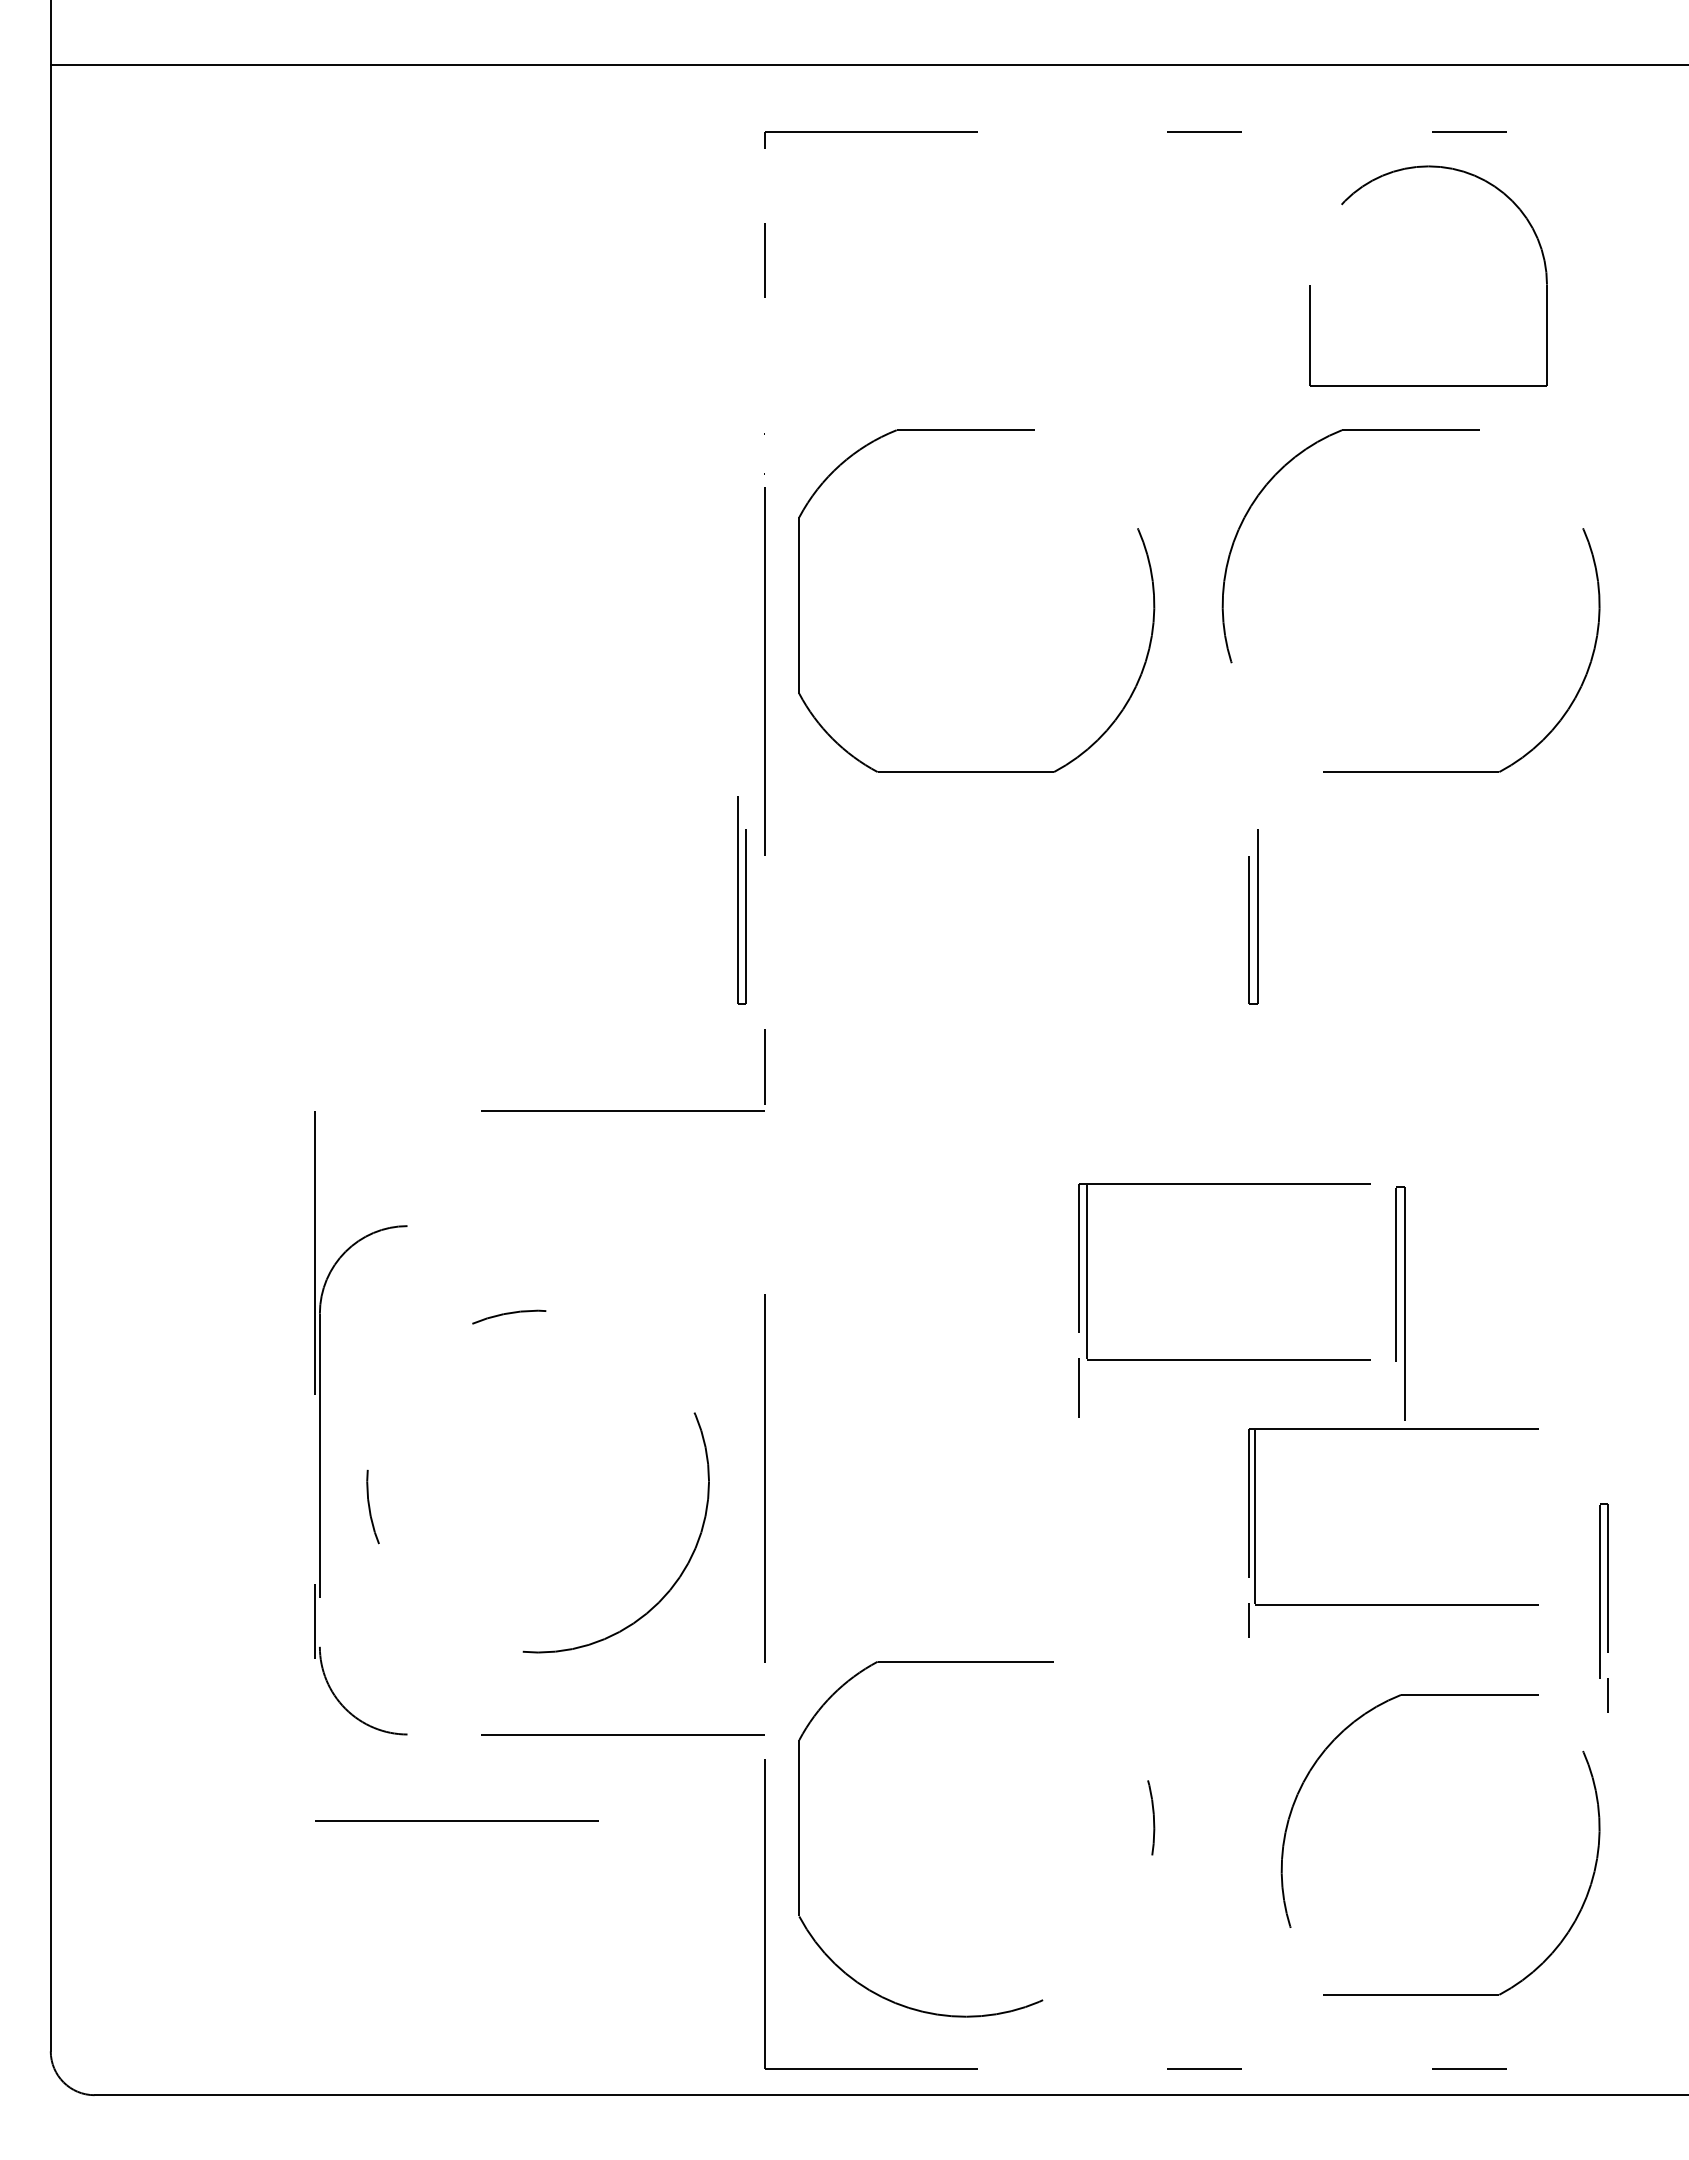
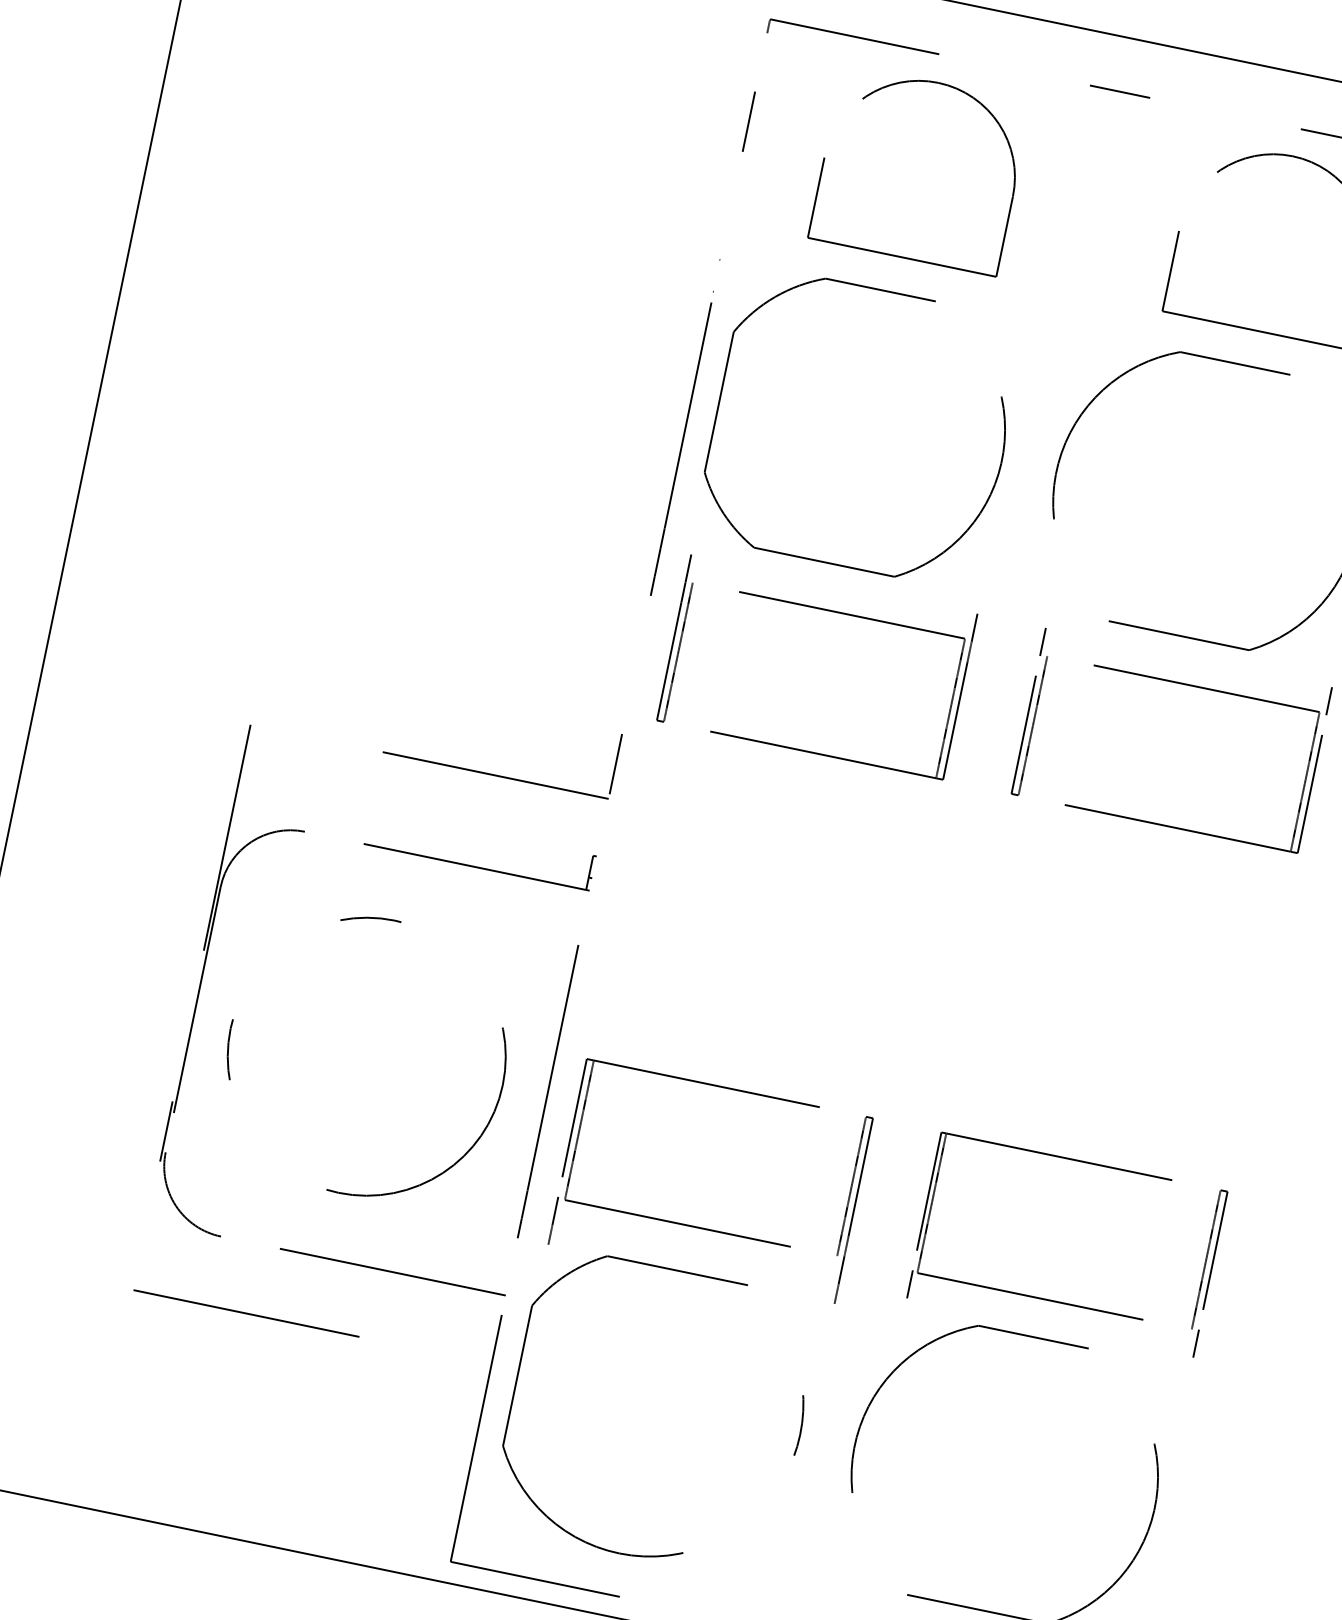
part: (963, 169) -> (921, 82), added
line: (1248, 813) -> (1042, 641), added
part: (1017, 829) -> (856, 616), added
part: (1462, 829) -> (1210, 689), added
part: (741, 900) -> (677, 638), moved
part: (622, 1225) -> (476, 866), added
part: (1400, 1303) -> (850, 1209), moved
part: (1224, 1359) -> (674, 1222), moved
part: (1603, 1607) -> (1206, 1272), moved
part: (1340, 1735) -> (923, 1348), moved

